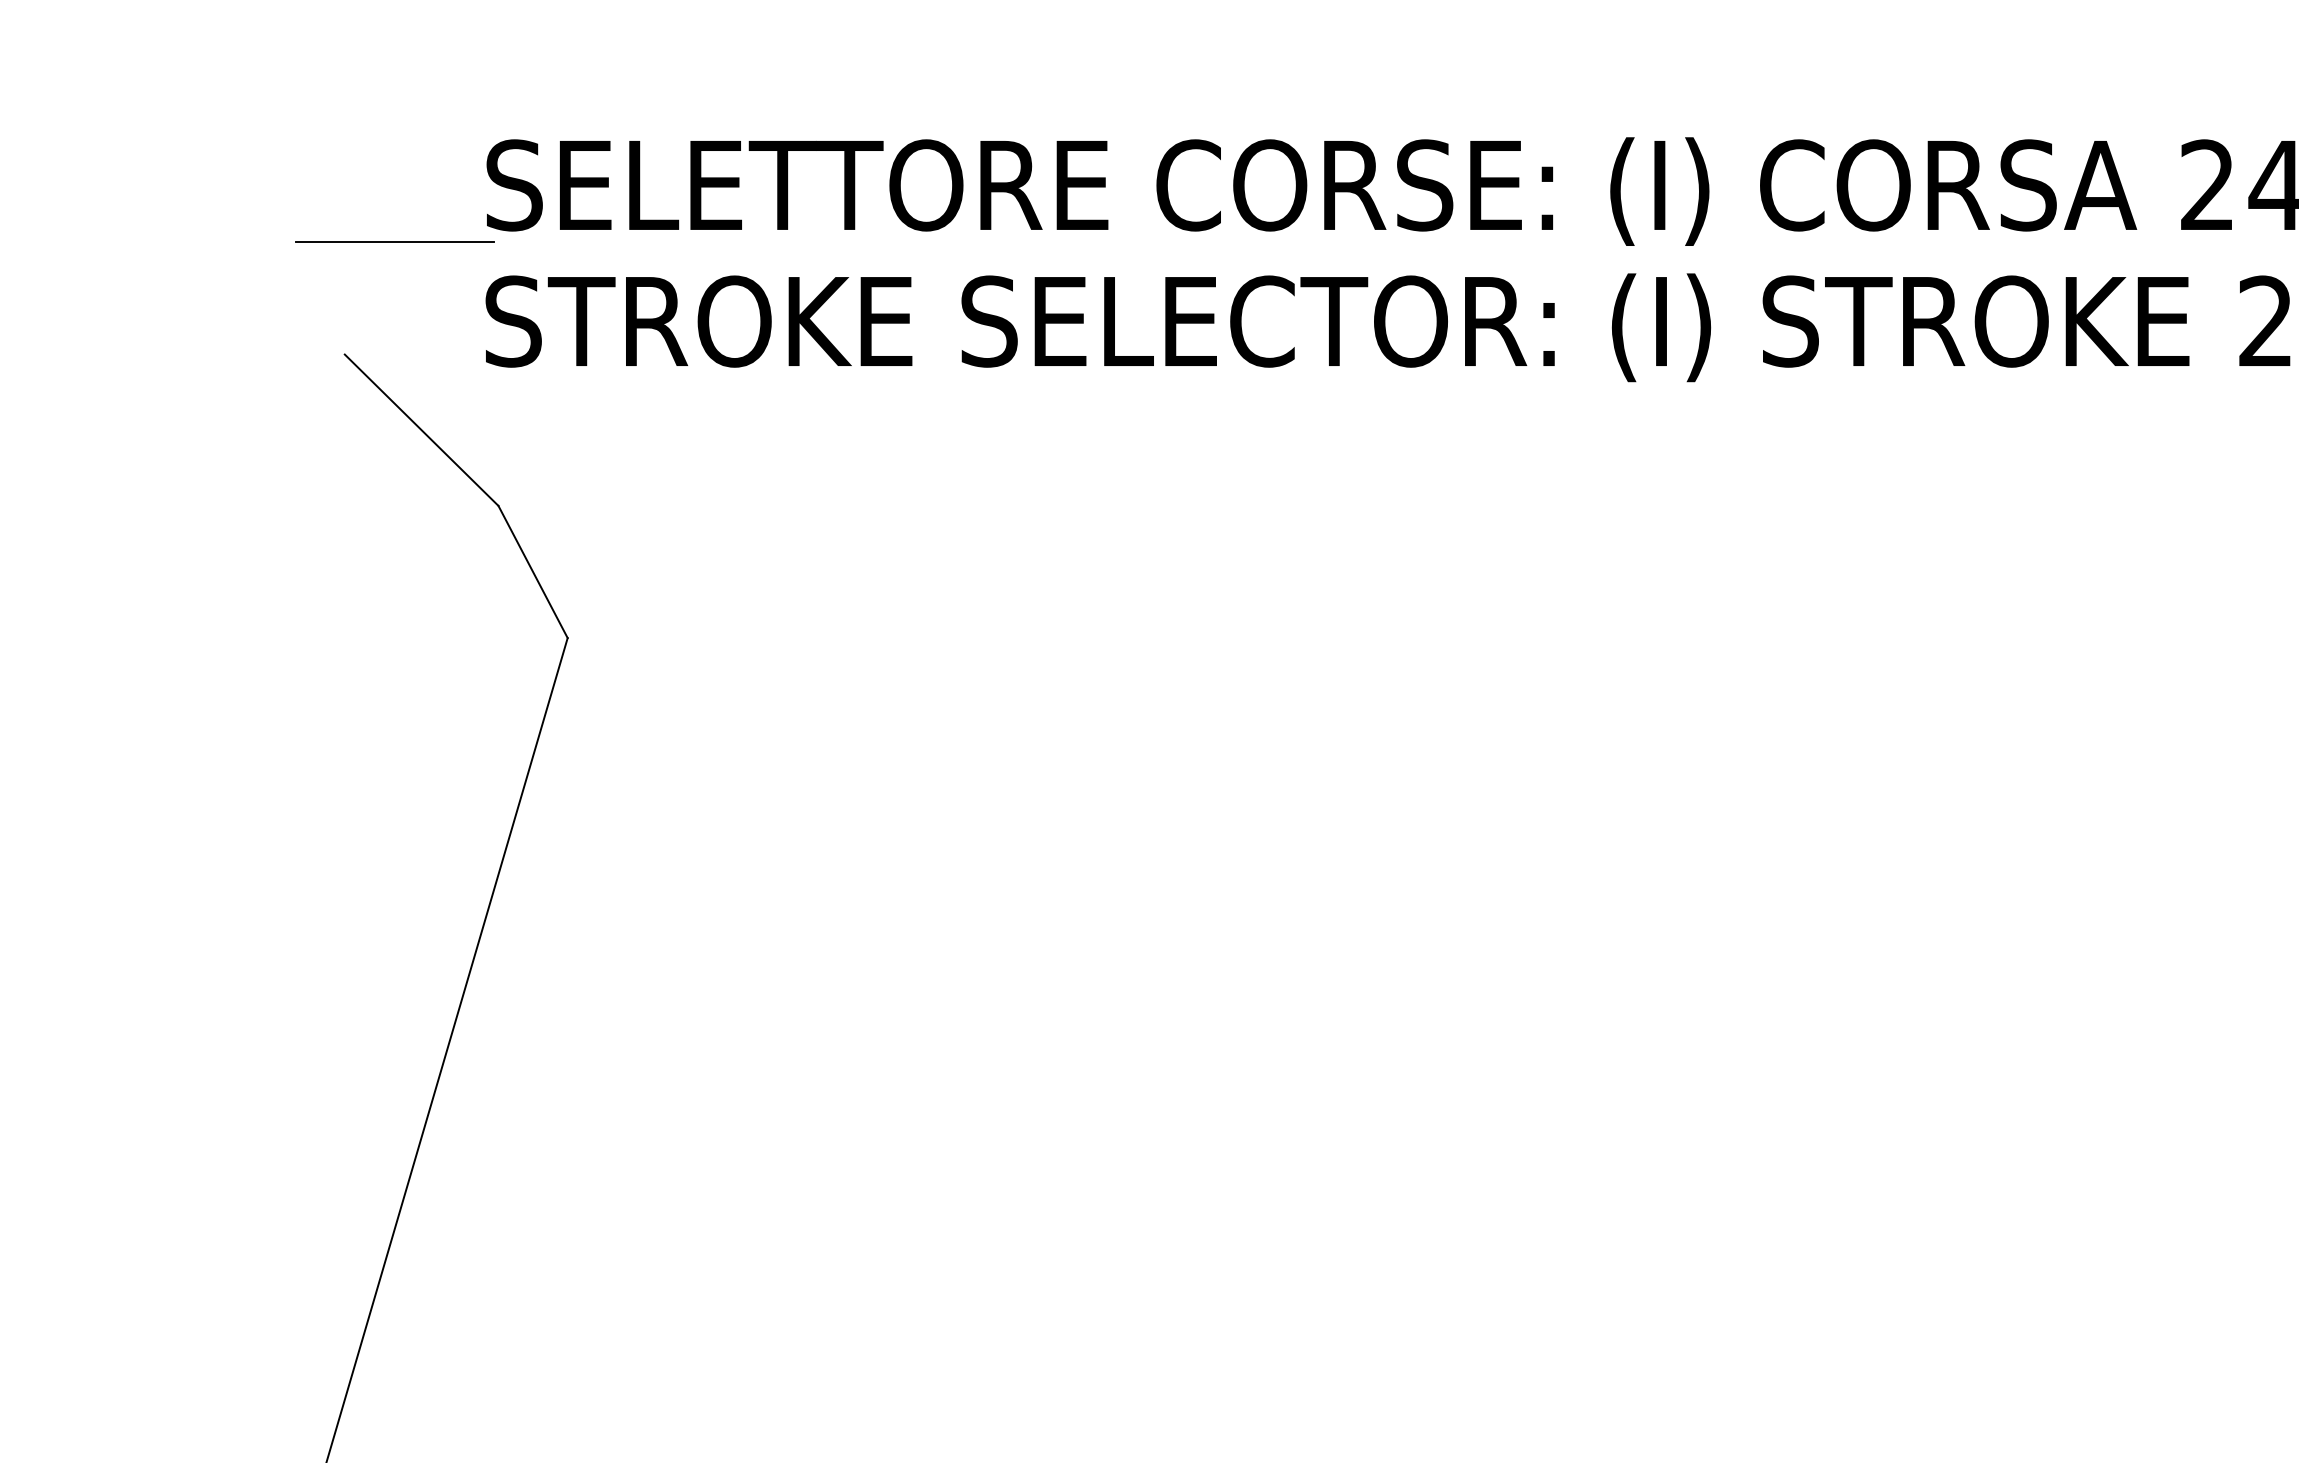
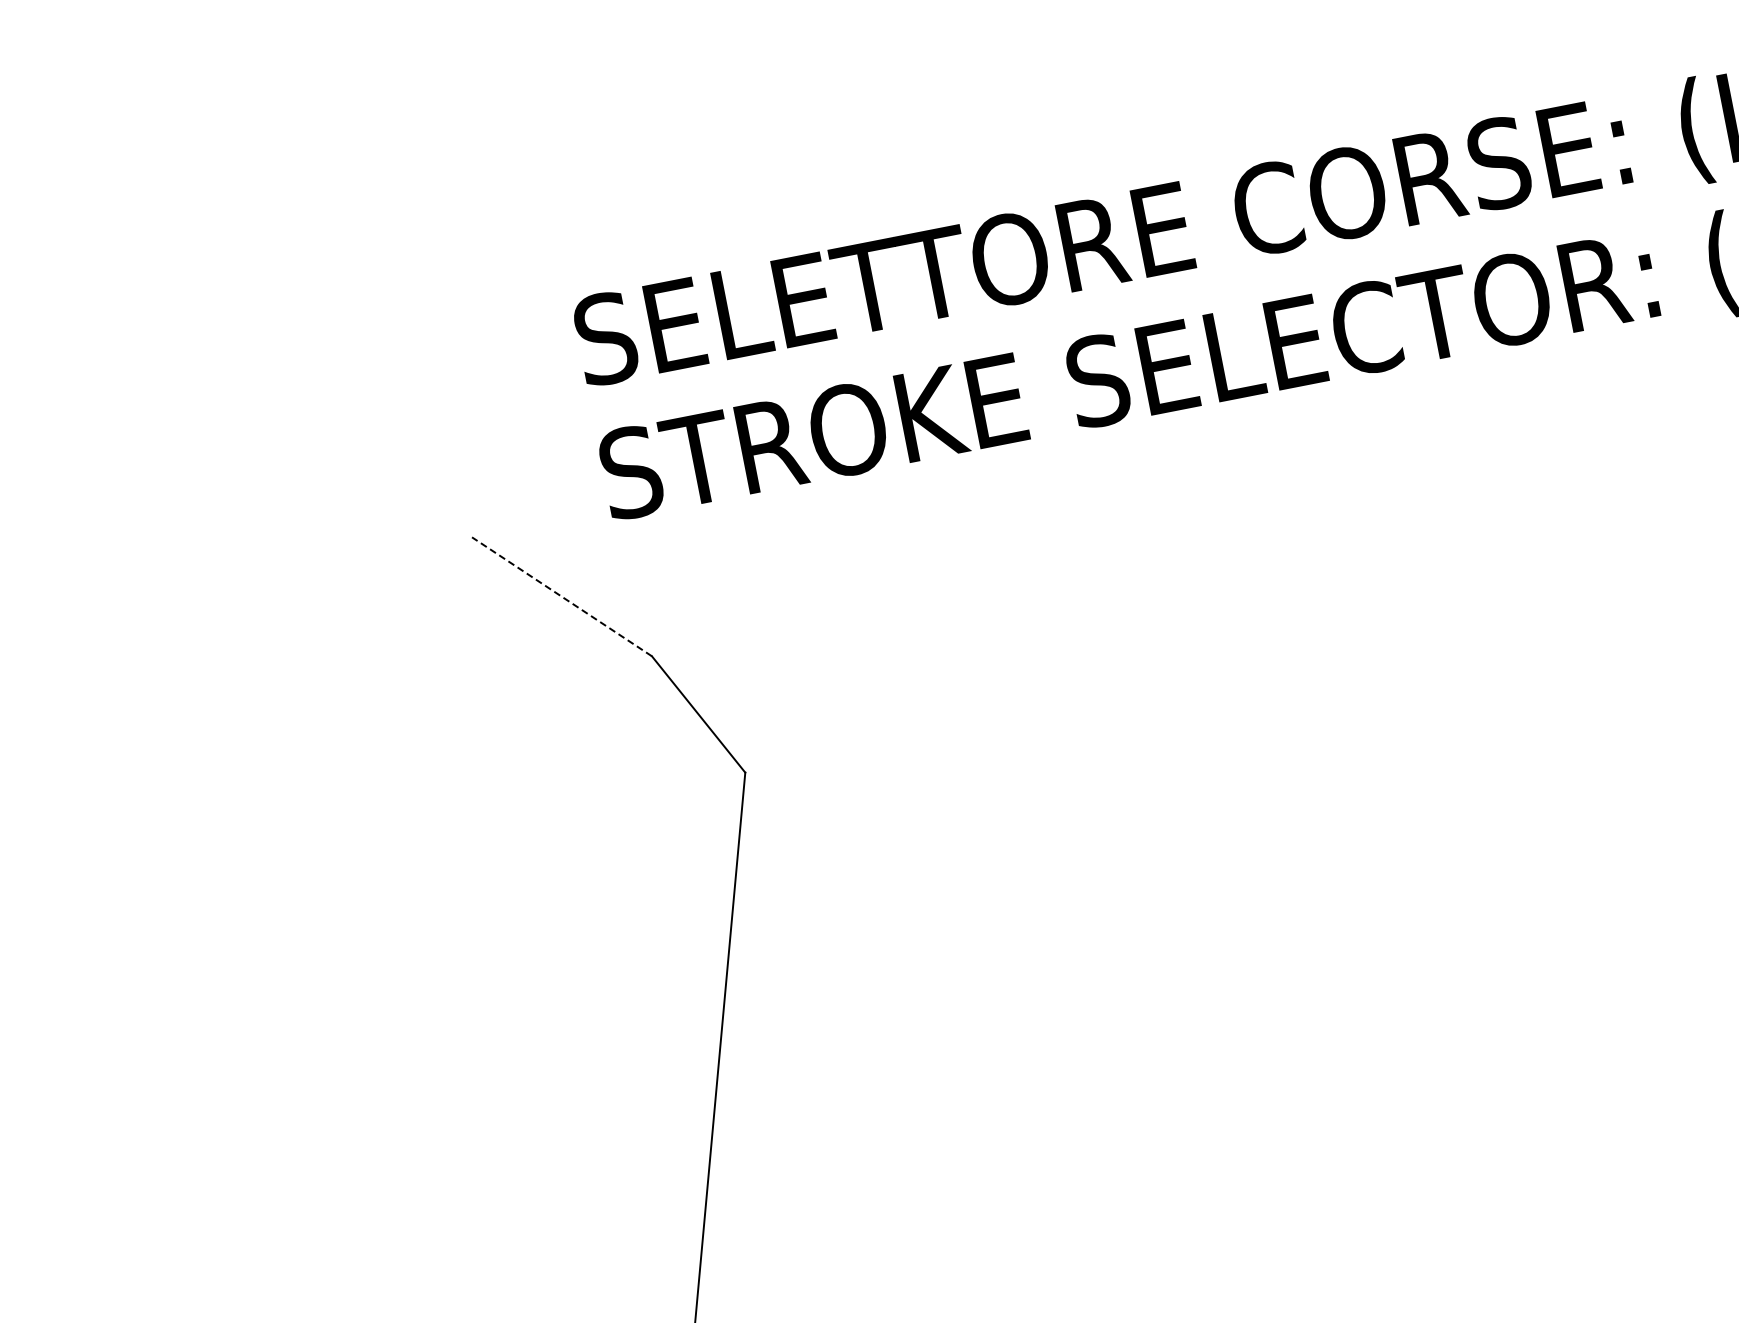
line: (394, 241) -> (499, 416), removed
line: (421, 430) -> (561, 597), solid -> dashed

